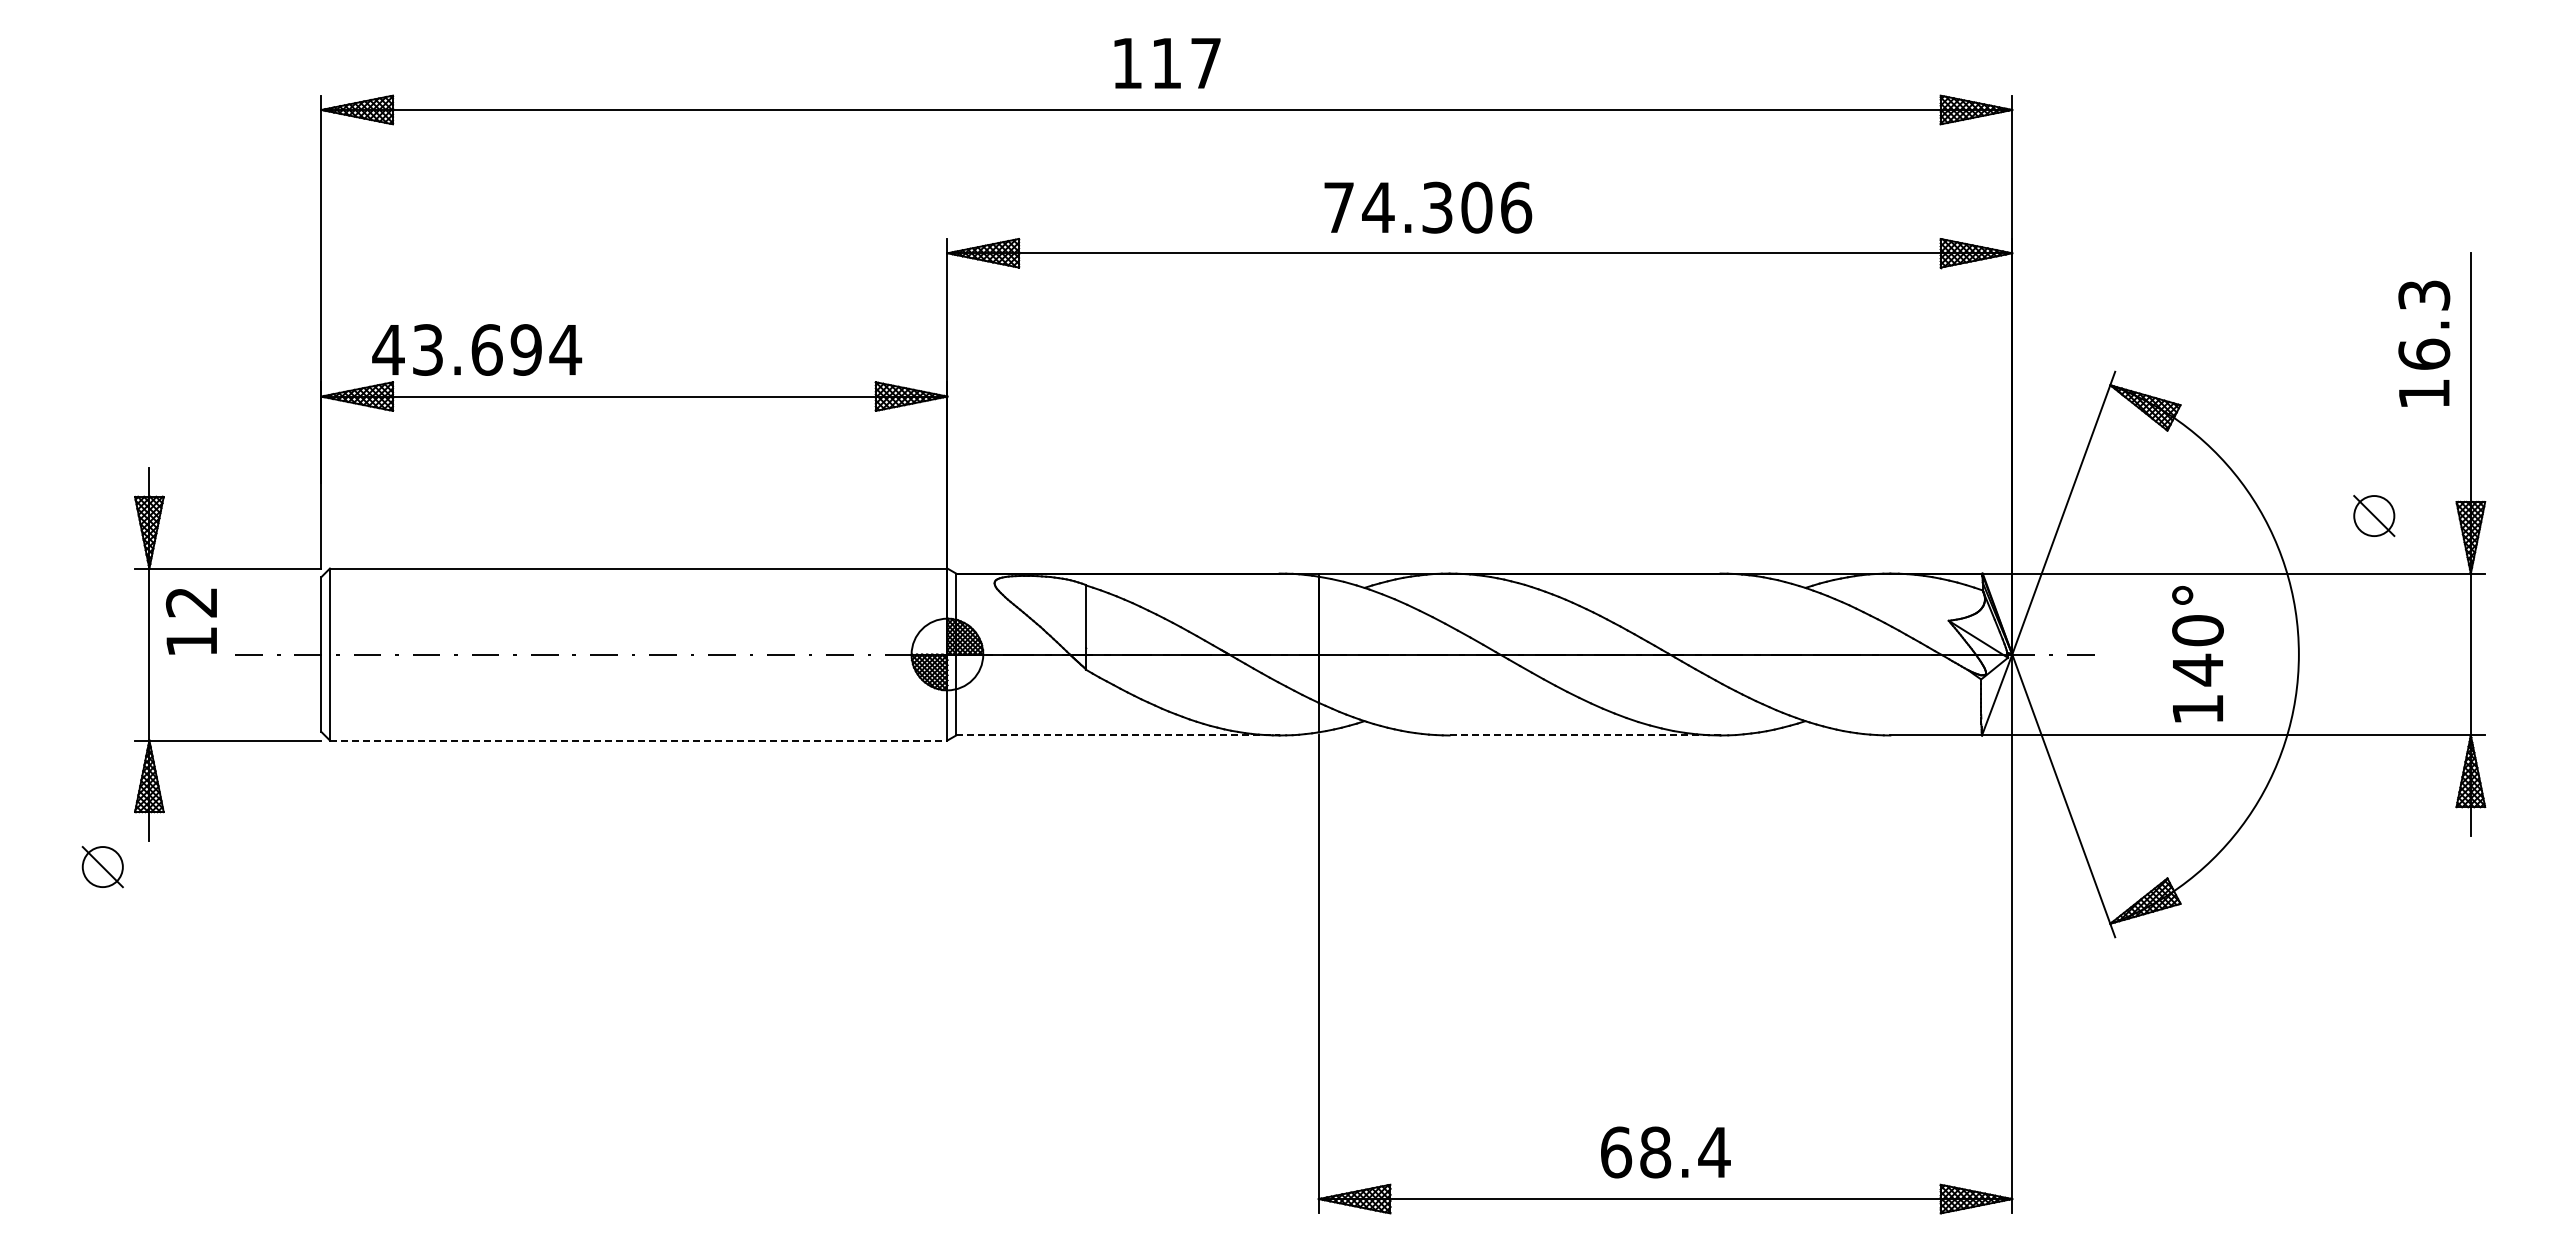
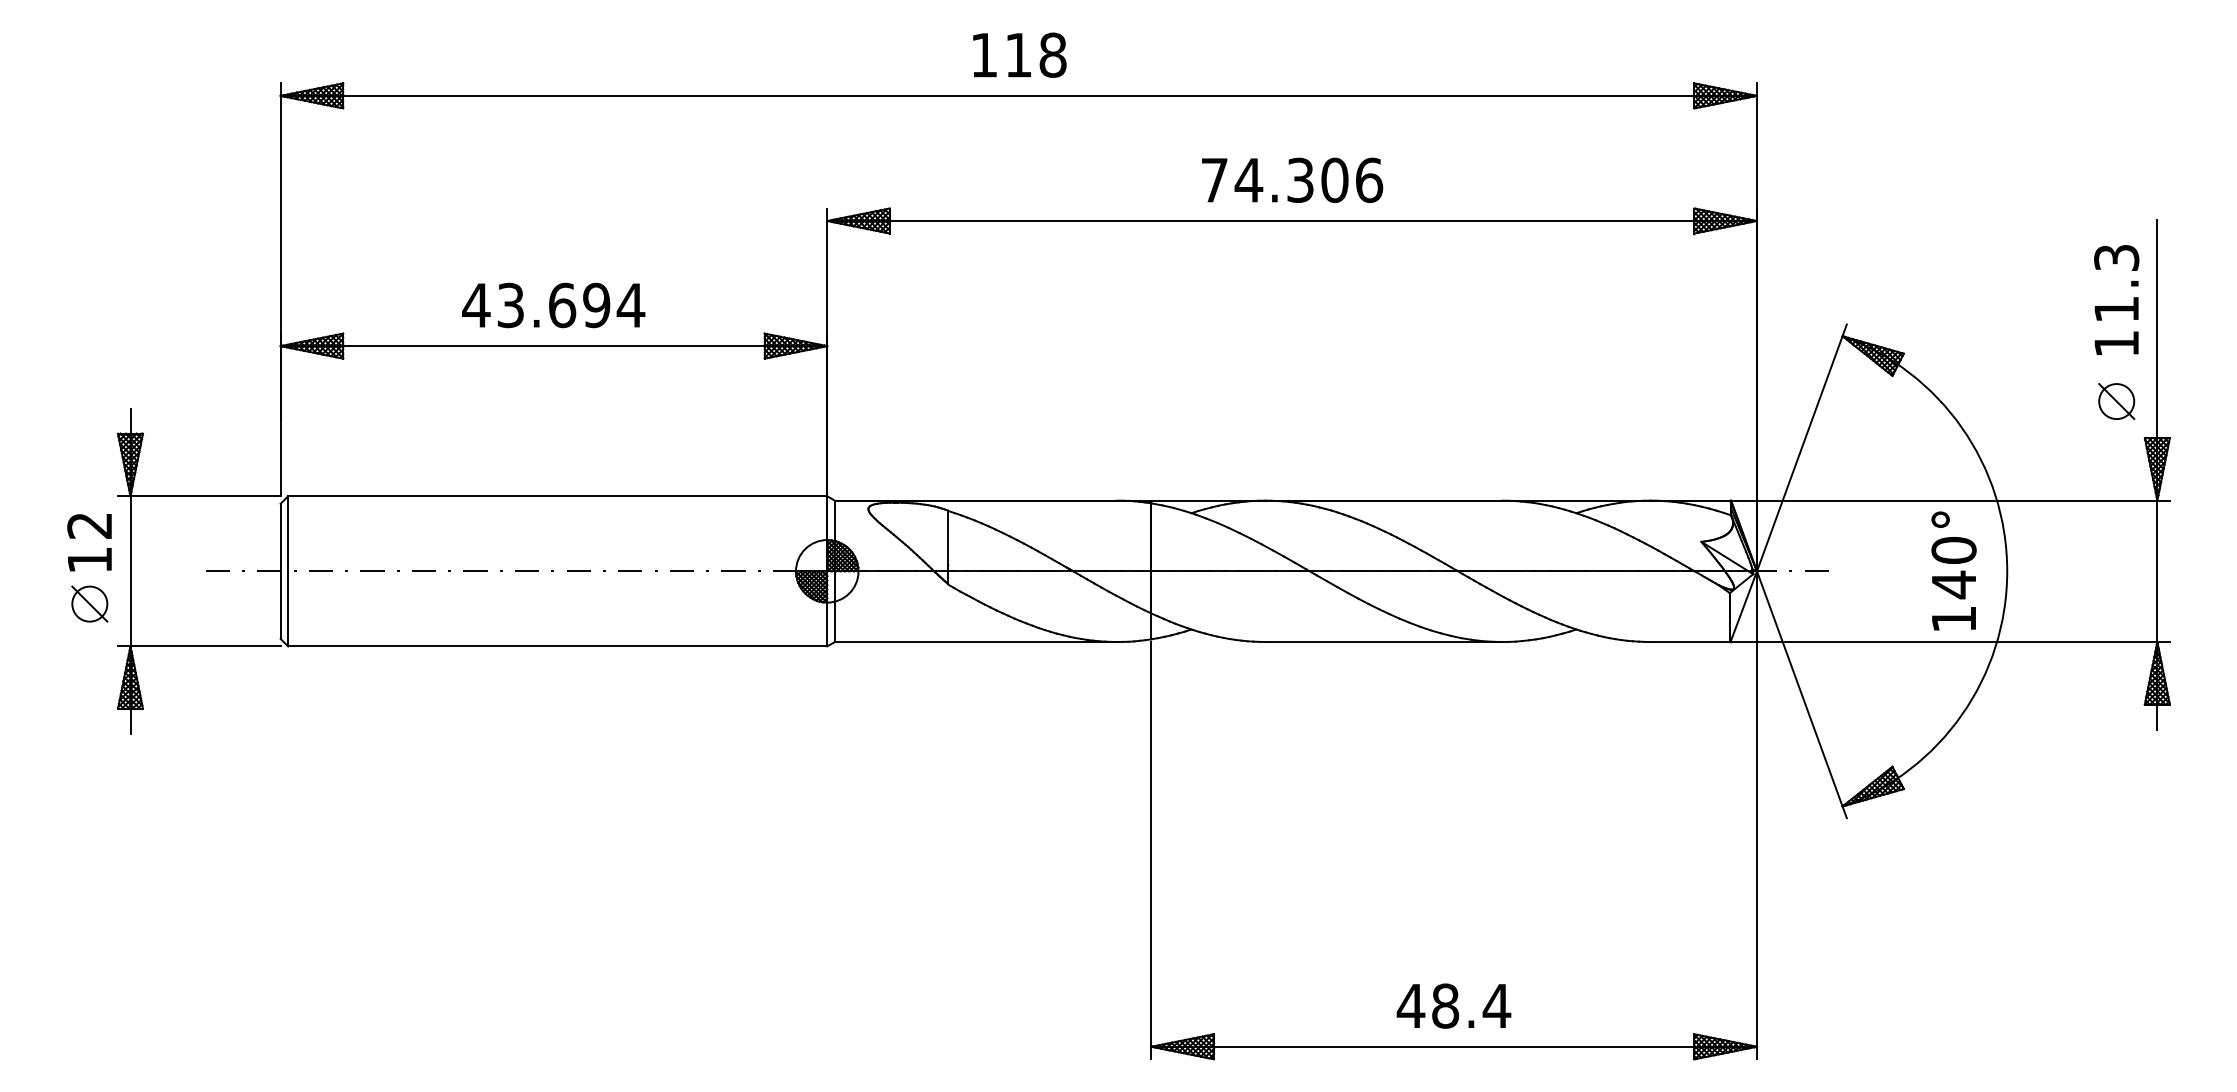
text: (1205, 63) -> (1052, 55), 117 -> 118
text: (1428, 207) -> (1292, 180), moved
text: (477, 349) -> (554, 305), moved
text: (2424, 353) -> (2116, 308), 16.3 -> 11.3
part: (2374, 516) -> (2116, 401), moved
text: (190, 621) -> (88, 542), moved
text: (2197, 654) -> (1953, 571), moved
line: (1117, 735) -> (975, 642), dashed -> solid
line: (1585, 735) -> (1384, 642), dashed -> solid
line: (638, 740) -> (557, 646), dashed -> solid
part: (102, 867) -> (89, 604), moved
text: (1615, 1152) -> (1410, 1006), 68.4 -> 48.4

